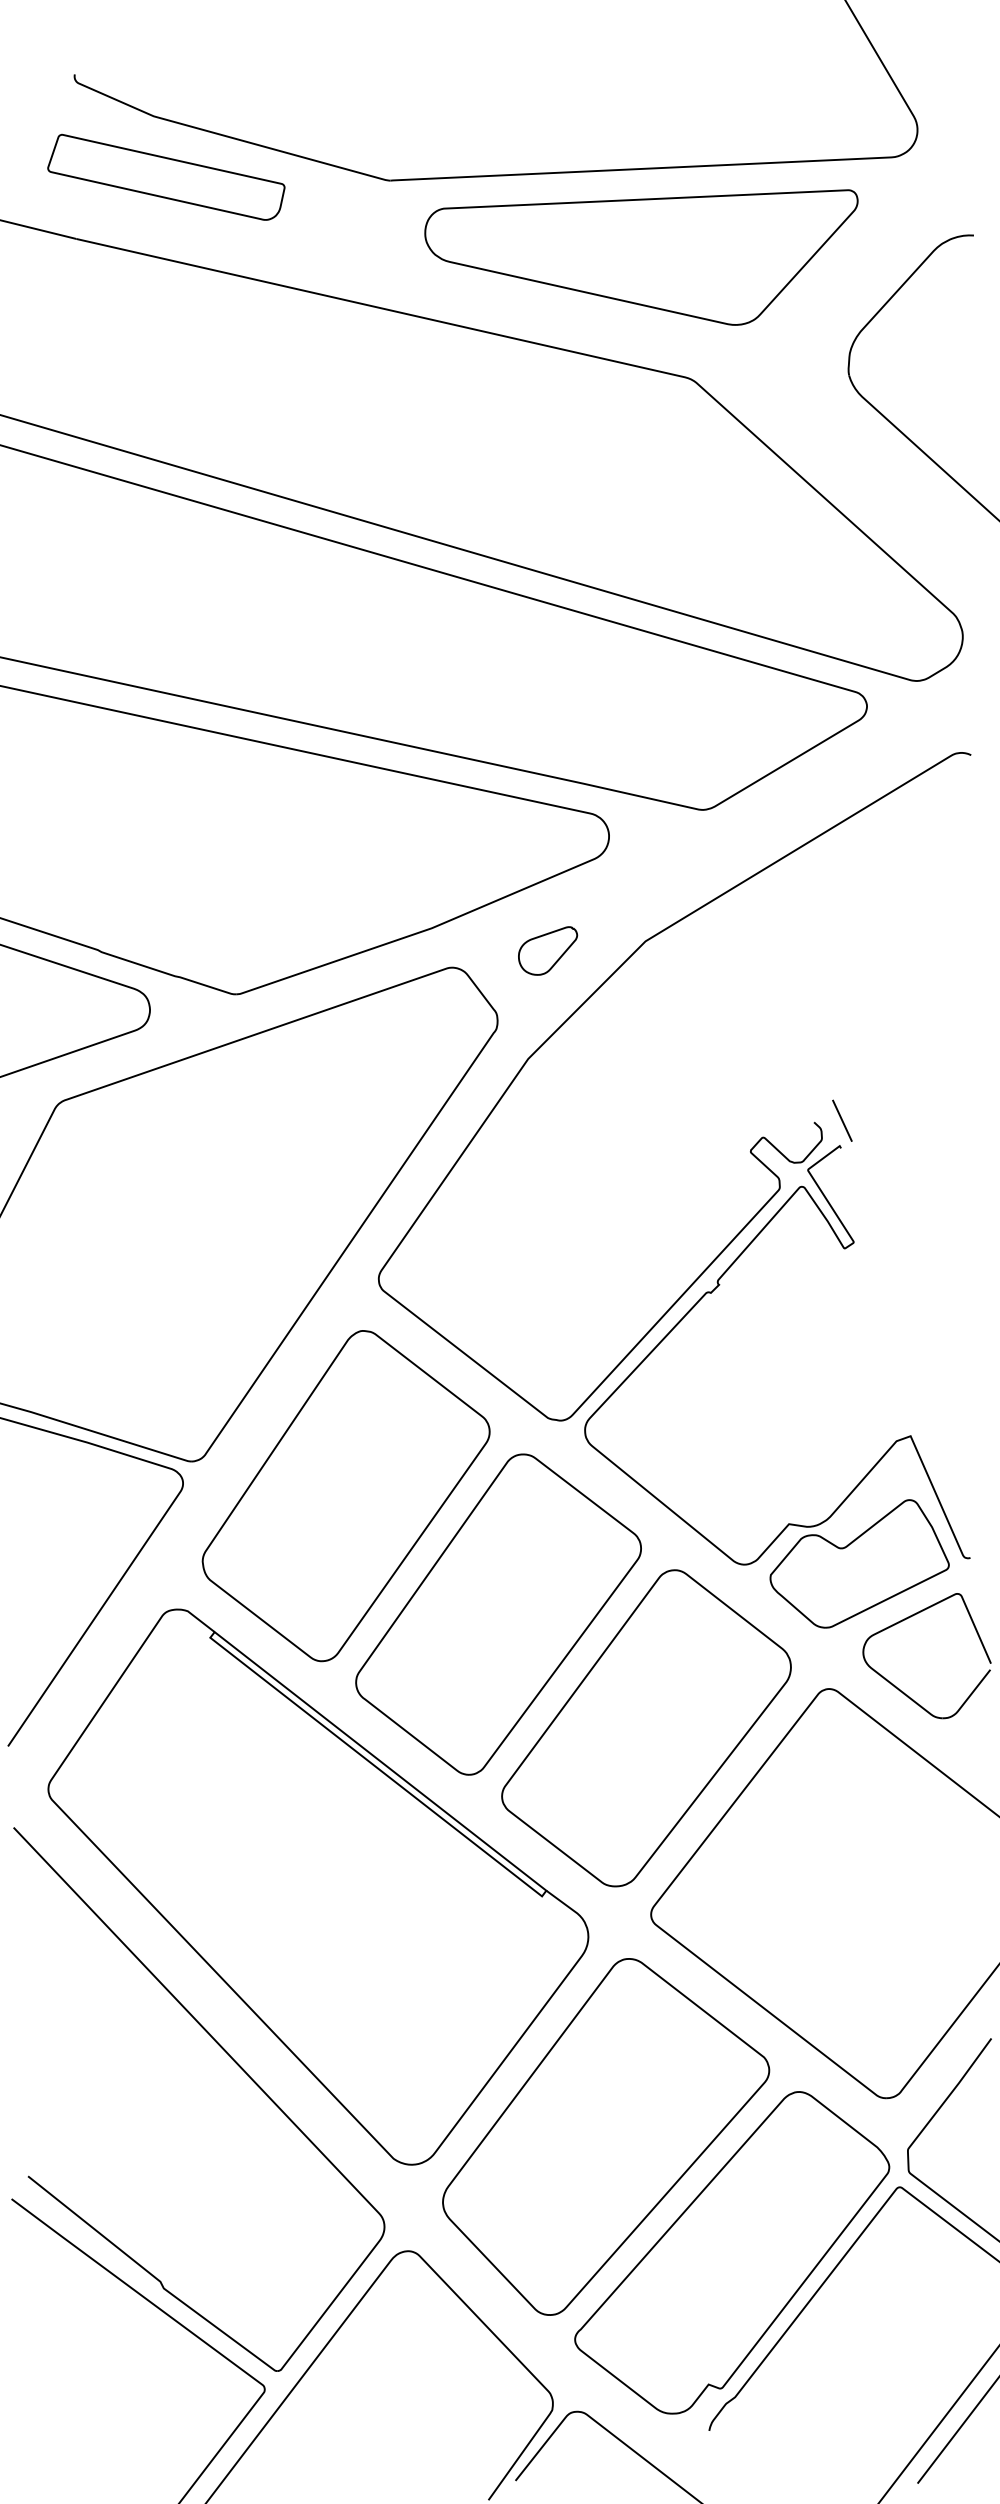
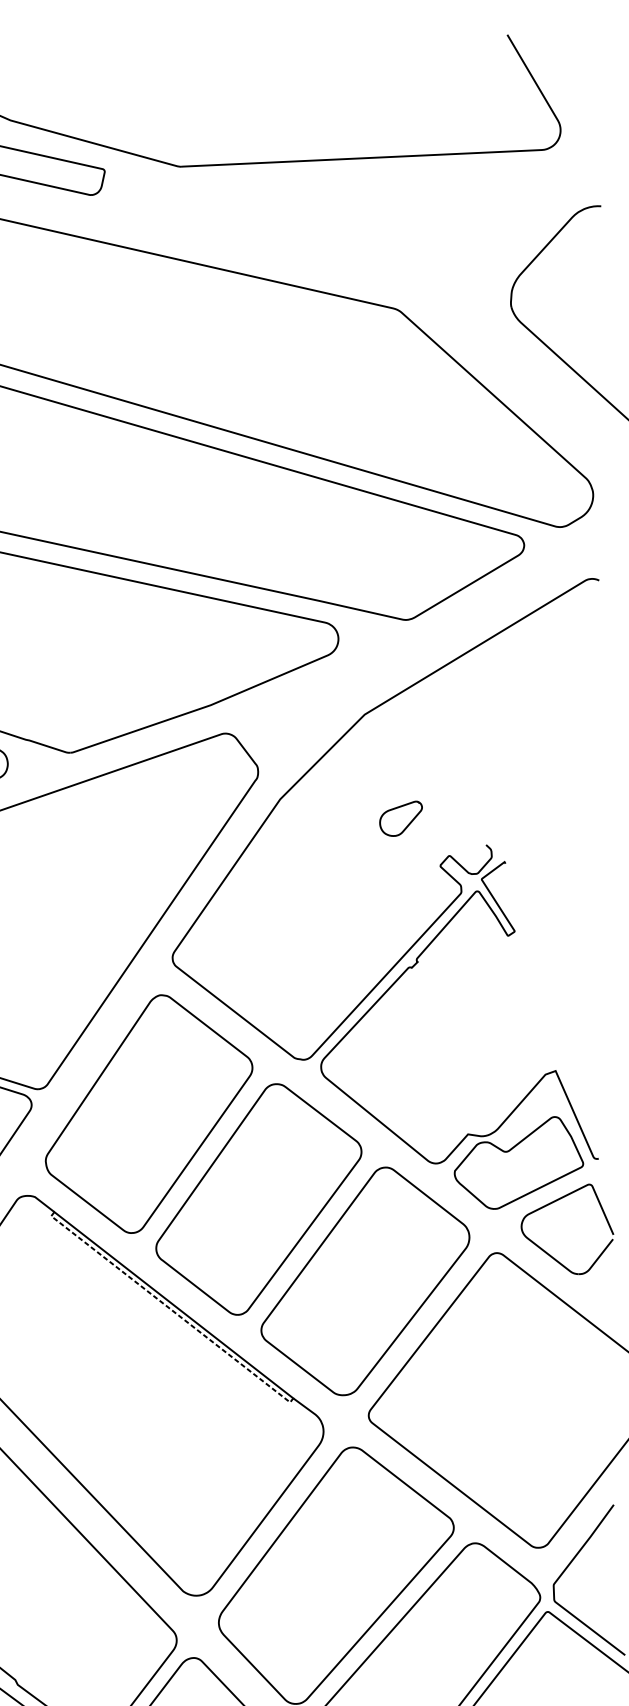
part: (641, 257) -> (361, 222), removed
part: (548, 950) -> (401, 818), moved
line: (842, 1120) -> (506, 843), removed
line: (376, 1767) -> (170, 1309), solid -> dashed

